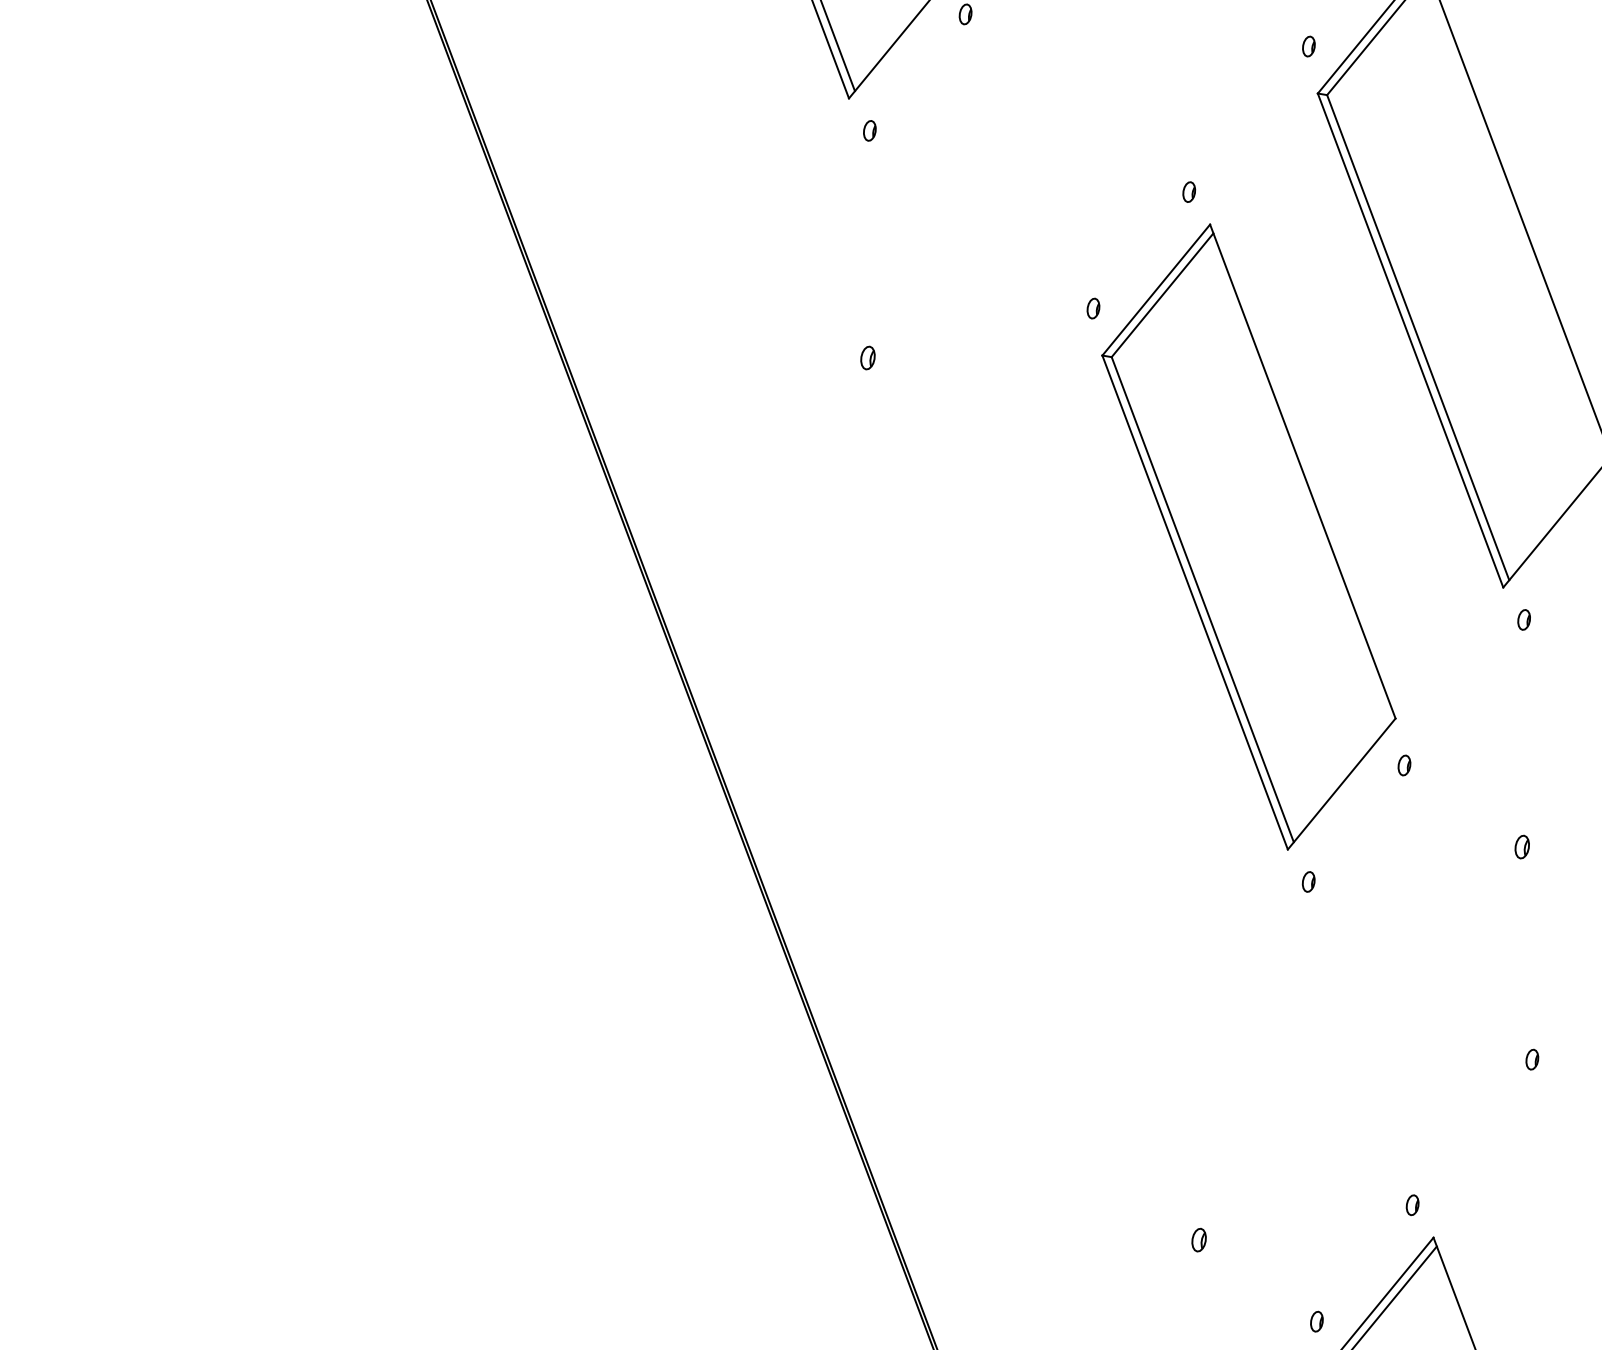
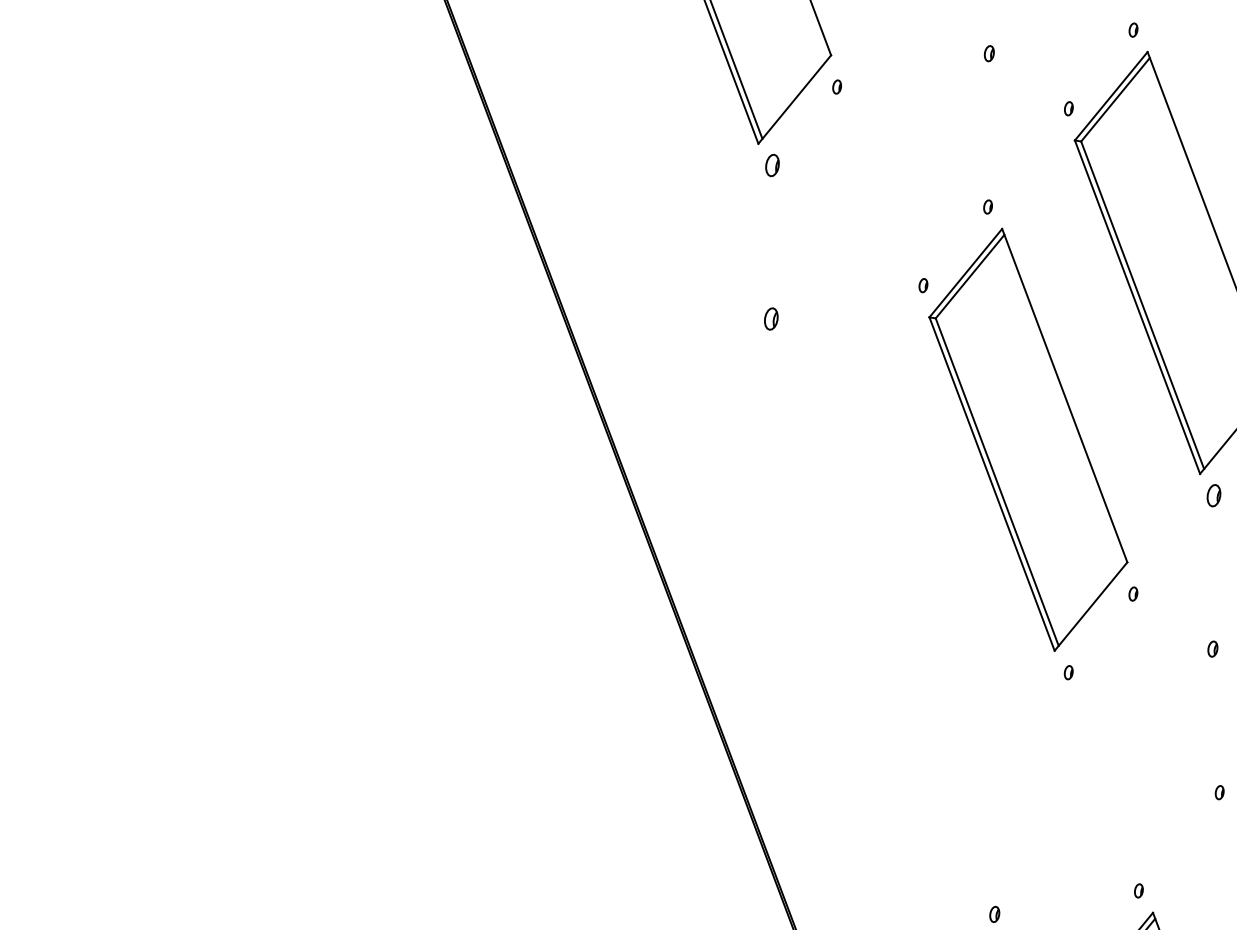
part: (869, 130) -> (772, 165), size x1.6
part: (866, 357) -> (770, 318), size x1.4
part: (1524, 619) -> (1214, 495), size x1.6

